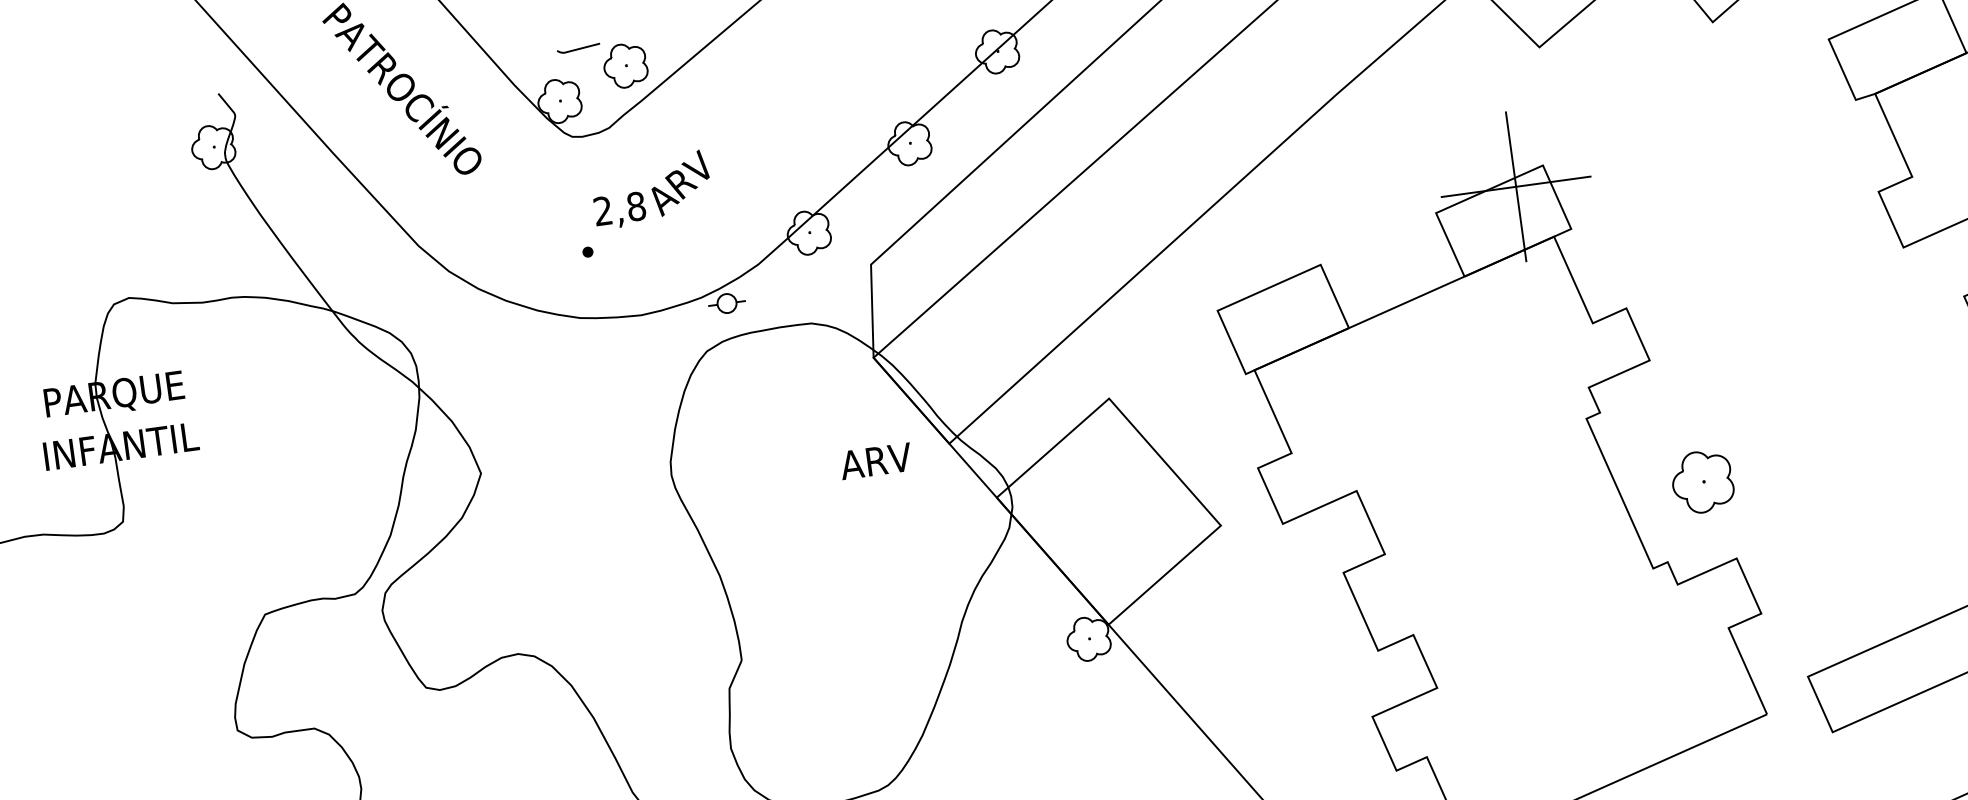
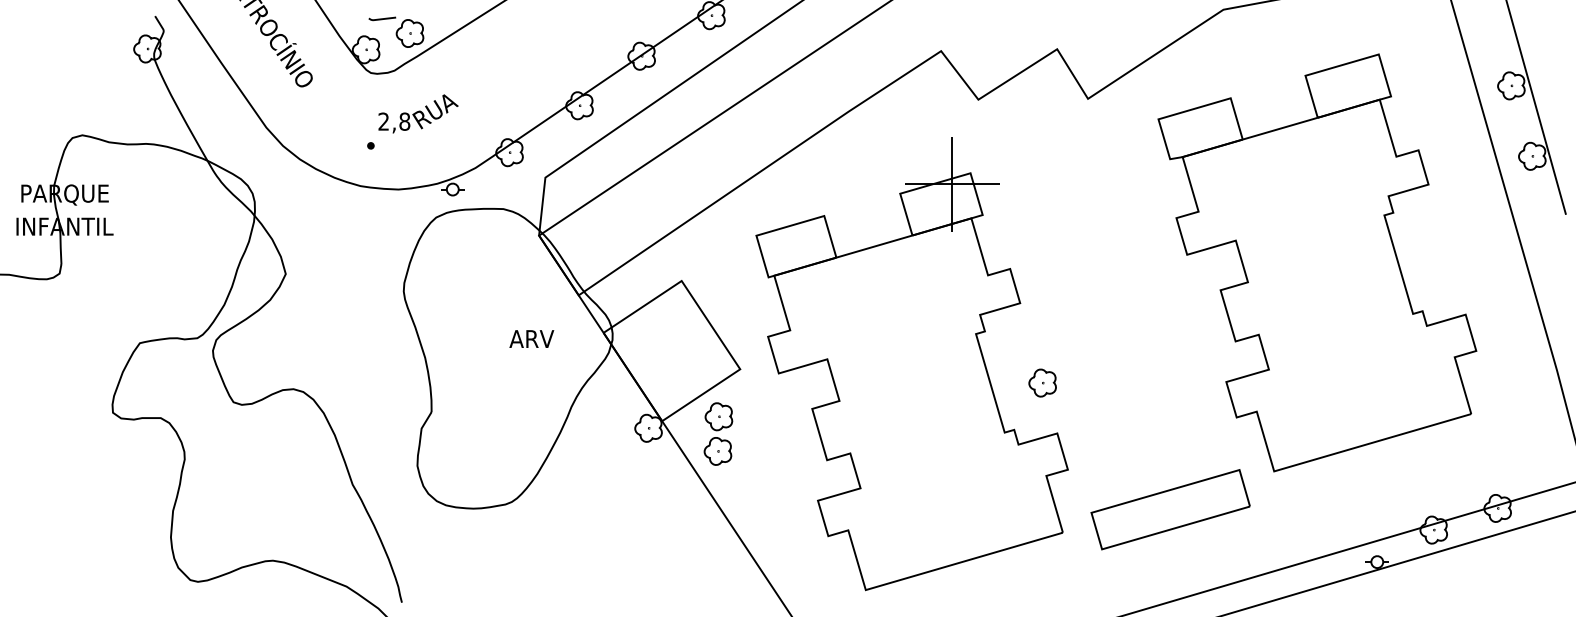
text: (682, 182) -> (435, 110), ARV -> RUA
text: (875, 460) -> (531, 338), moved
part: (1702, 481) -> (1042, 382), size x0.71
part: (1200, 632) -> (718, 433), added

